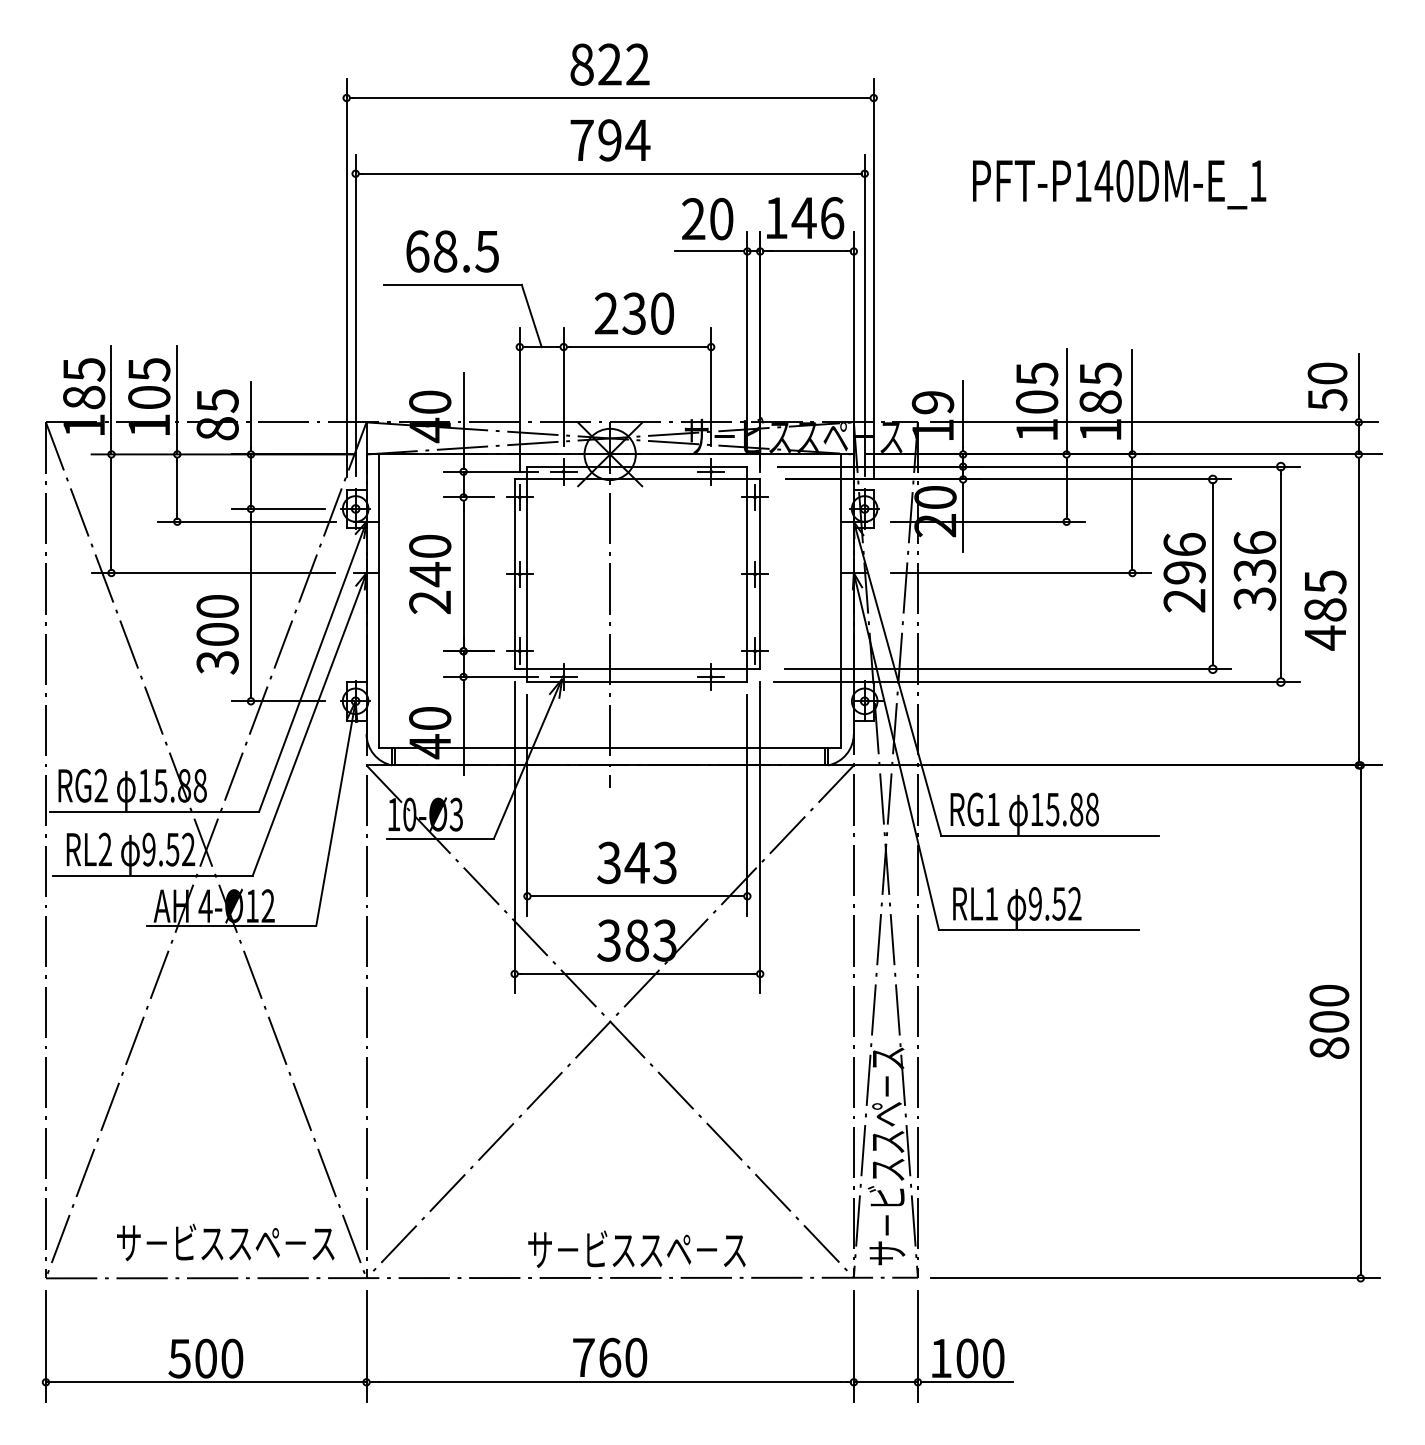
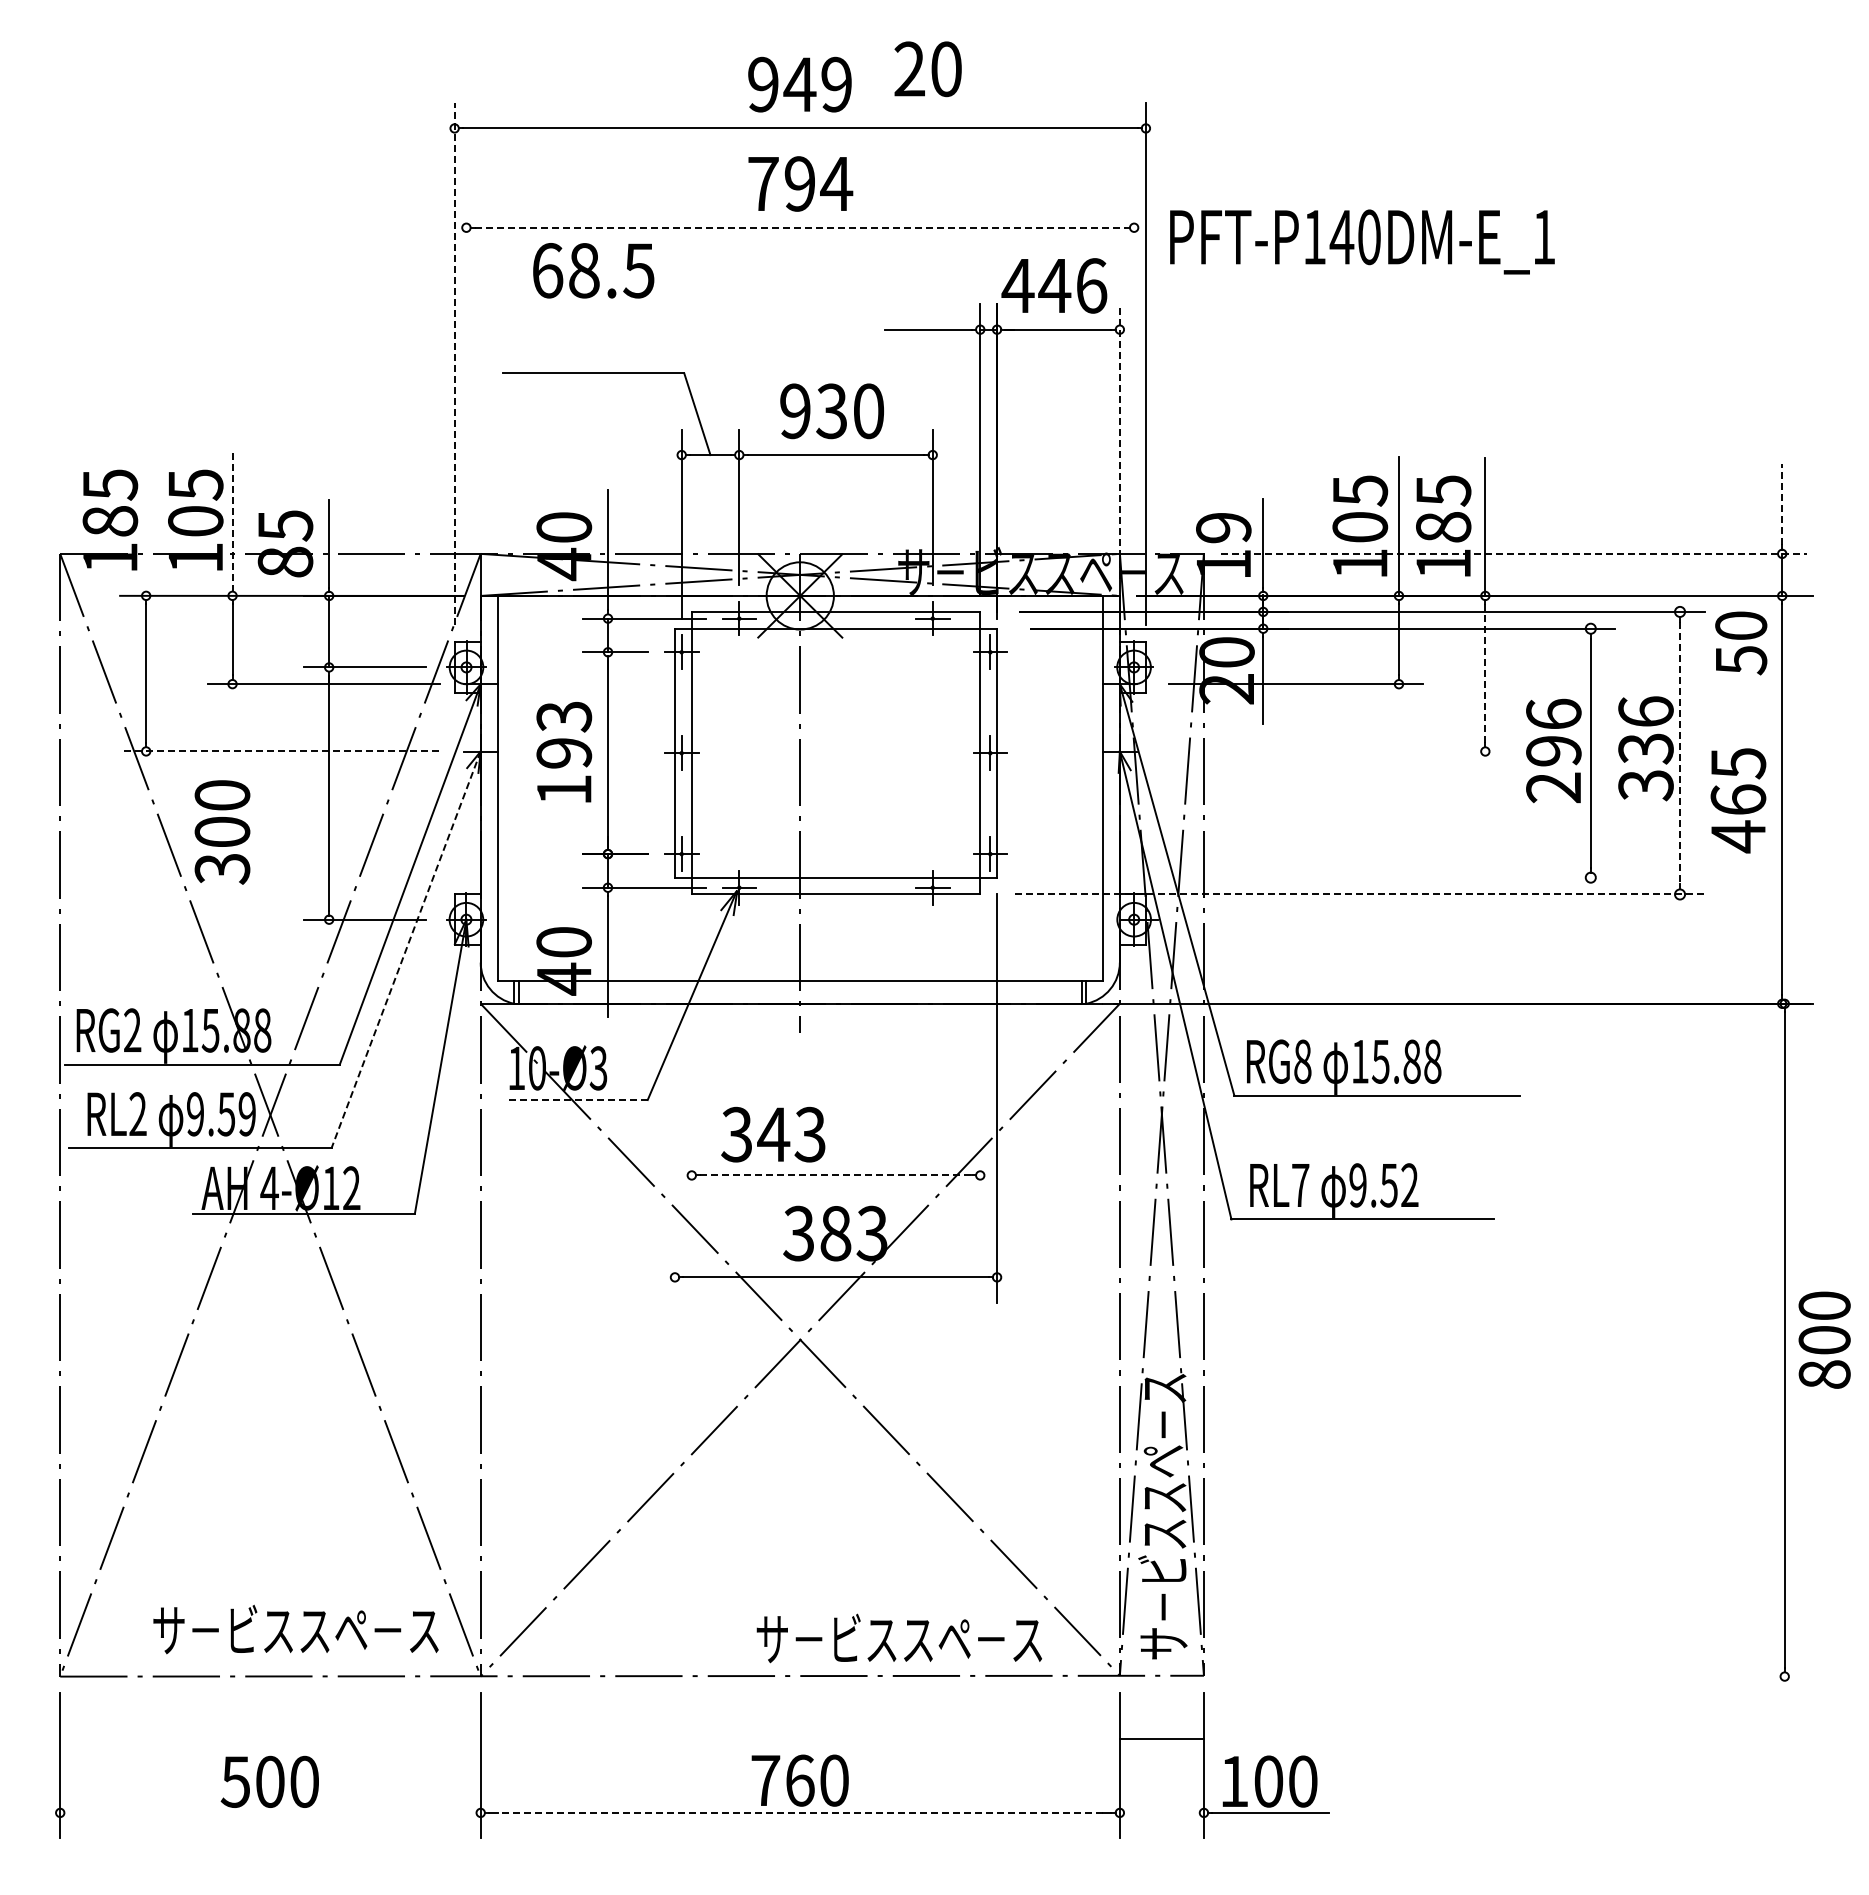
text: (609, 64) -> (799, 84), 822 -> 949
line: (610, 173) -> (800, 227), solid -> dashed
text: (1119, 184) -> (1362, 241), moved
text: (775, 217) -> (1017, 285), 146 -> 446
text: (707, 219) -> (927, 69), moved
text: (452, 251) -> (593, 270), moved
line: (346, 277) -> (454, 363), solid -> dashed
text: (606, 313) -> (795, 411), 230 -> 930
line: (355, 314) -> (466, 412), removed
line: (864, 314) -> (1134, 412), removed
line: (853, 336) -> (1119, 441), solid -> dashed
line: (1359, 384) -> (1782, 504), solid -> dashed
text: (1327, 387) -> (1741, 643), moved
line: (111, 400) -> (146, 524), removed
line: (177, 400) -> (232, 525), solid -> dashed
line: (1154, 422) -> (1514, 553), solid -> dashed
line: (1132, 514) -> (1485, 674), solid -> dashed
line: (212, 573) -> (278, 751), solid -> dashed
line: (1020, 573) -> (1338, 751), removed
text: (430, 574) -> (564, 753), 240 -> 193
line: (1281, 574) -> (1680, 753), solid -> dashed
text: (1325, 609) -> (1738, 799), 485 -> 465
text: (217, 634) -> (222, 832), moved
line: (1007, 669) -> (1321, 877), removed
line: (1037, 682) -> (1360, 894), solid -> dashed
line: (309, 724) -> (406, 949), solid -> dashed
line: (527, 804) -> (691, 1055), removed
line: (747, 804) -> (980, 1055), removed
text: (993, 809) -> (1302, 1061), RG1 -> RG8
line: (514, 837) -> (674, 1098), removed
line: (439, 839) -> (576, 1100), solid -> dashed
text: (187, 849) -> (246, 1114), 9.52 -> 9.59
text: (637, 862) -> (773, 1134), moved
line: (637, 896) -> (836, 1175), solid -> dashed
text: (991, 903) -> (1300, 1185), RL1 -> RL7
text: (1329, 1021) -> (1824, 1339), moved
text: (636, 1249) -> (898, 1638), moved
line: (1154, 1278) -> (1514, 1676), removed
line: (206, 1381) -> (270, 1812), removed
line: (610, 1381) -> (800, 1812), solid -> dashed
line: (885, 1381) -> (1161, 1738), moved

